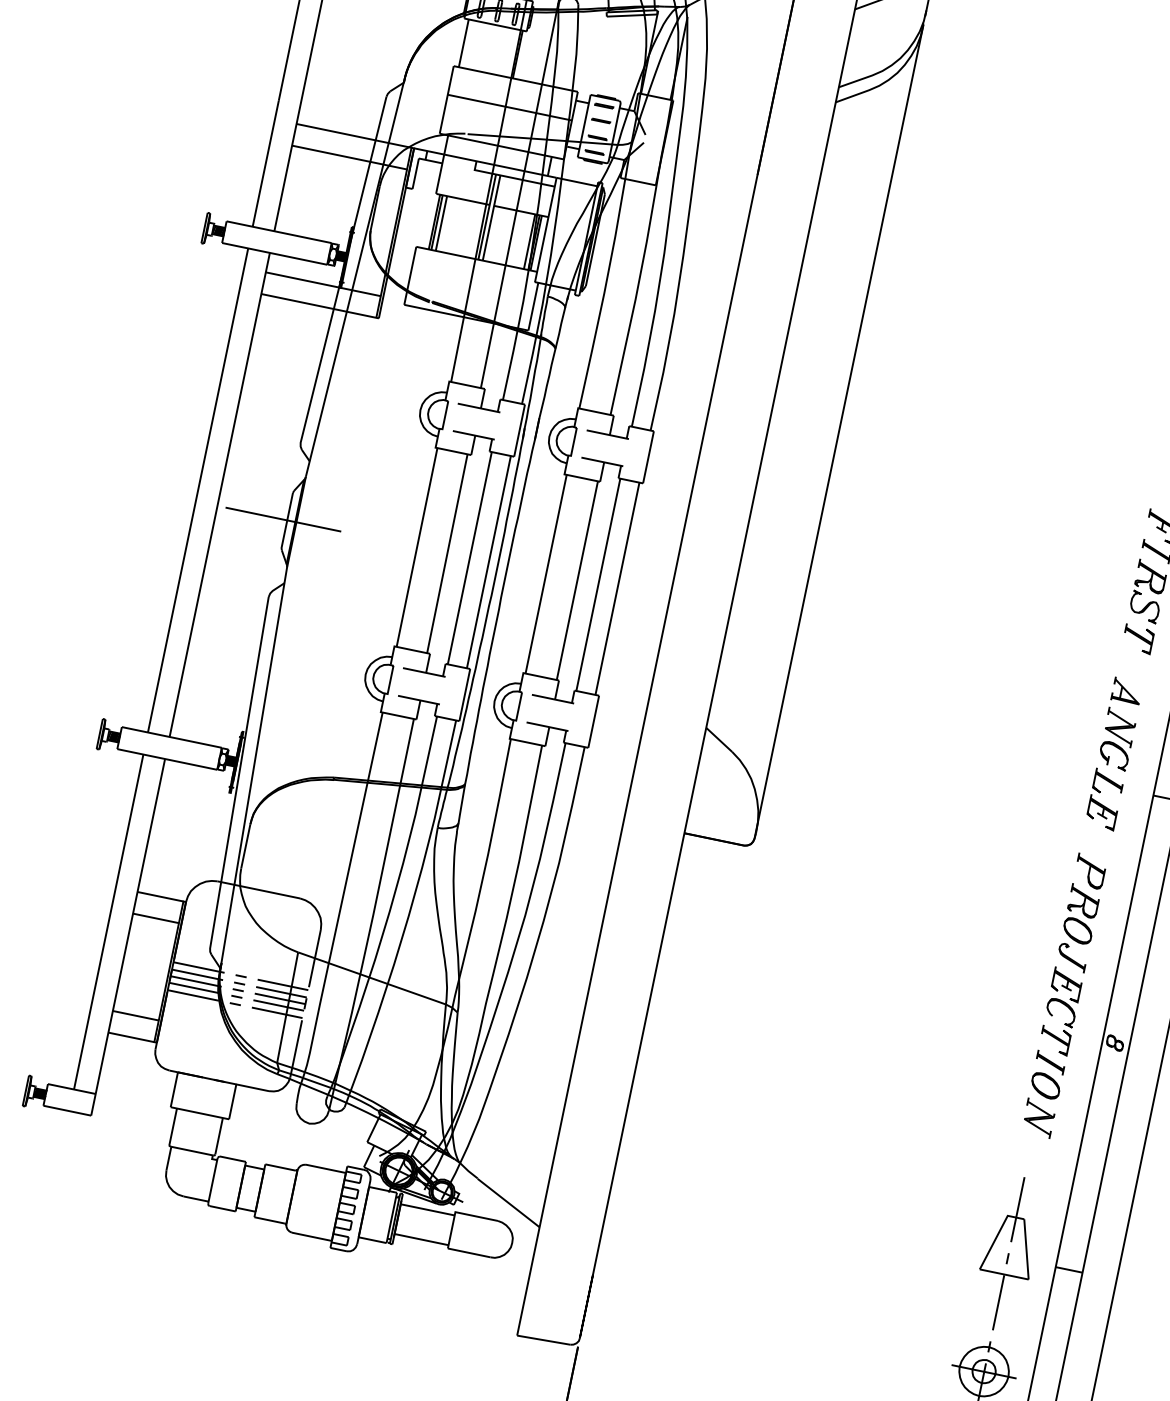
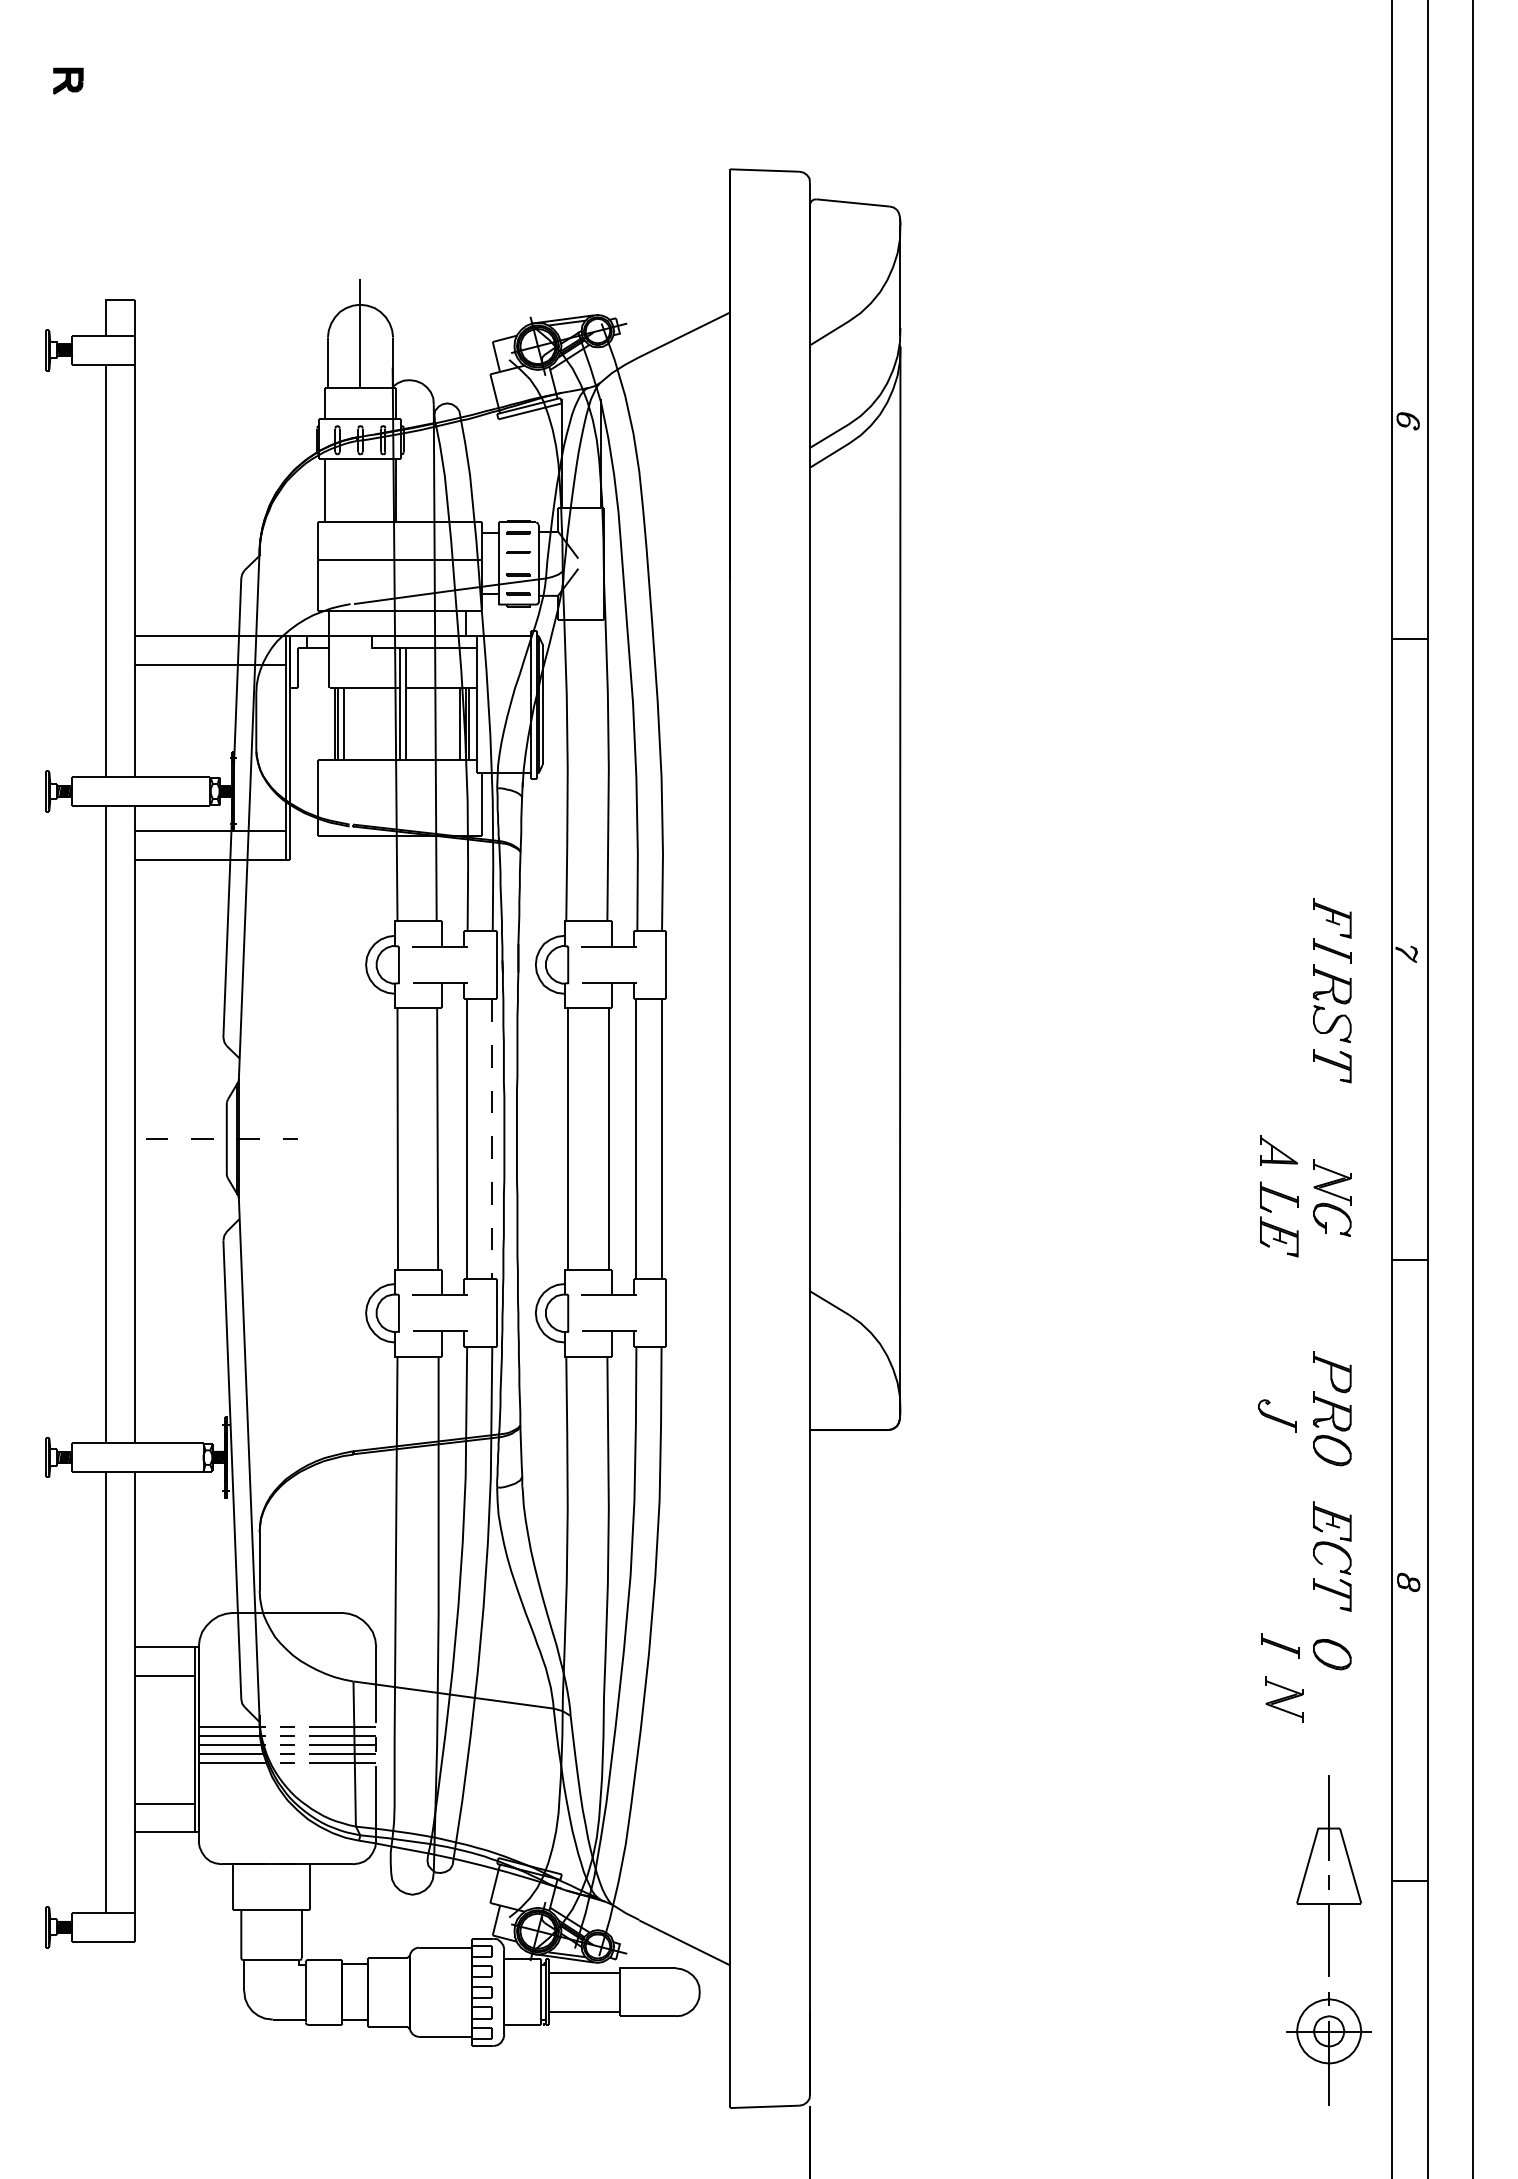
line: (284, 519) -> (222, 1138), solid -> dashed
line: (489, 561) -> (492, 1138), solid -> dashed
part: (1126, 691) -> (1278, 1150), moved
part: (1102, 804) -> (1277, 1226), moved
part: (1072, 957) -> (1277, 1415), moved
part: (1050, 1062) -> (1280, 1645), moved
part: (1039, 1118) -> (1284, 1699), moved

